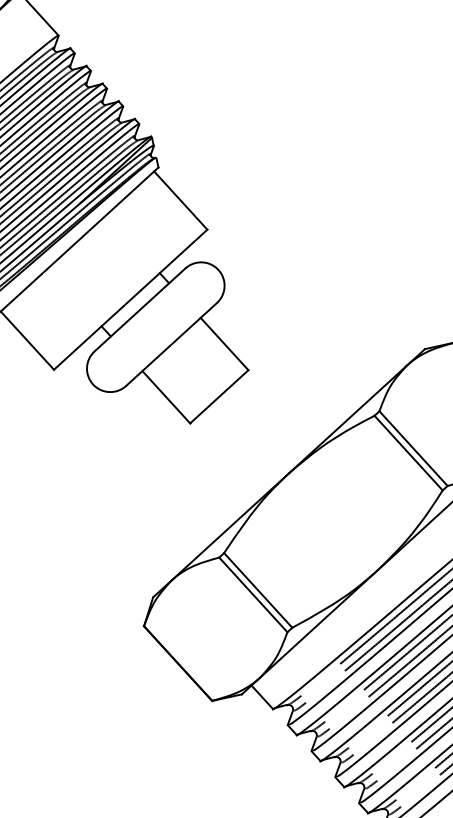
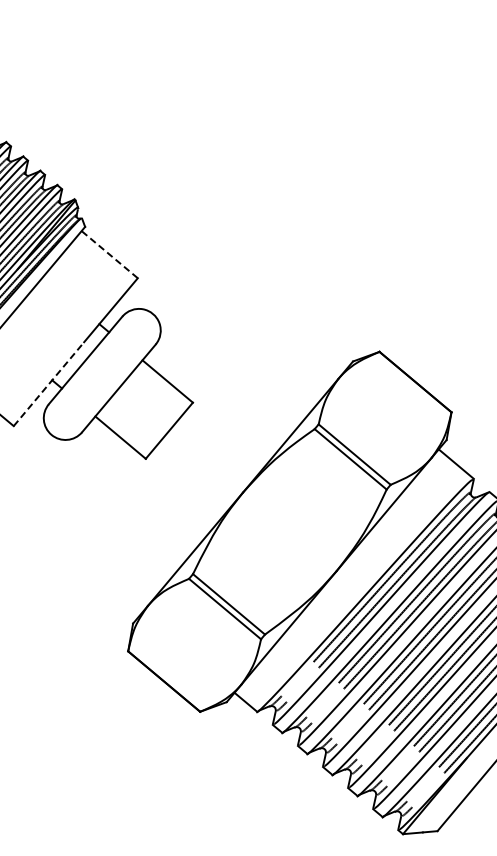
line: (180, 200) -> (109, 254), solid -> dashed
line: (97, 330) -> (48, 384), solid -> dashed

